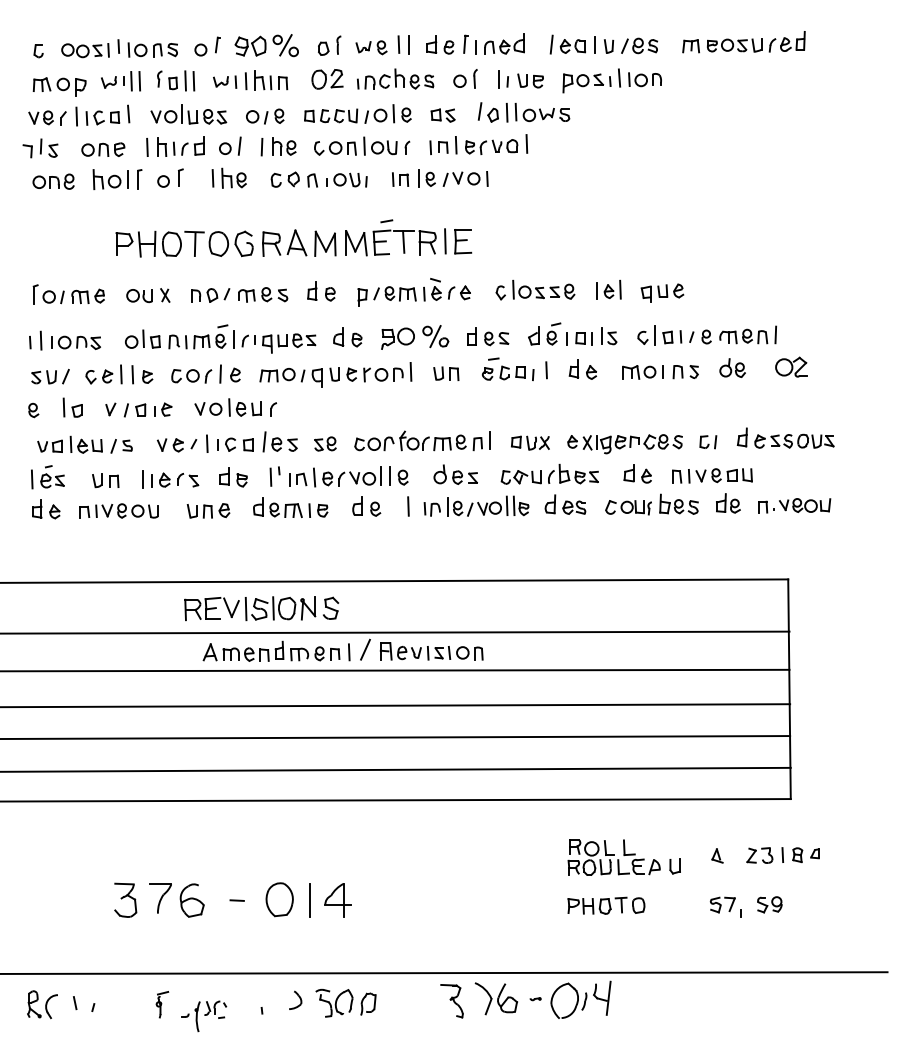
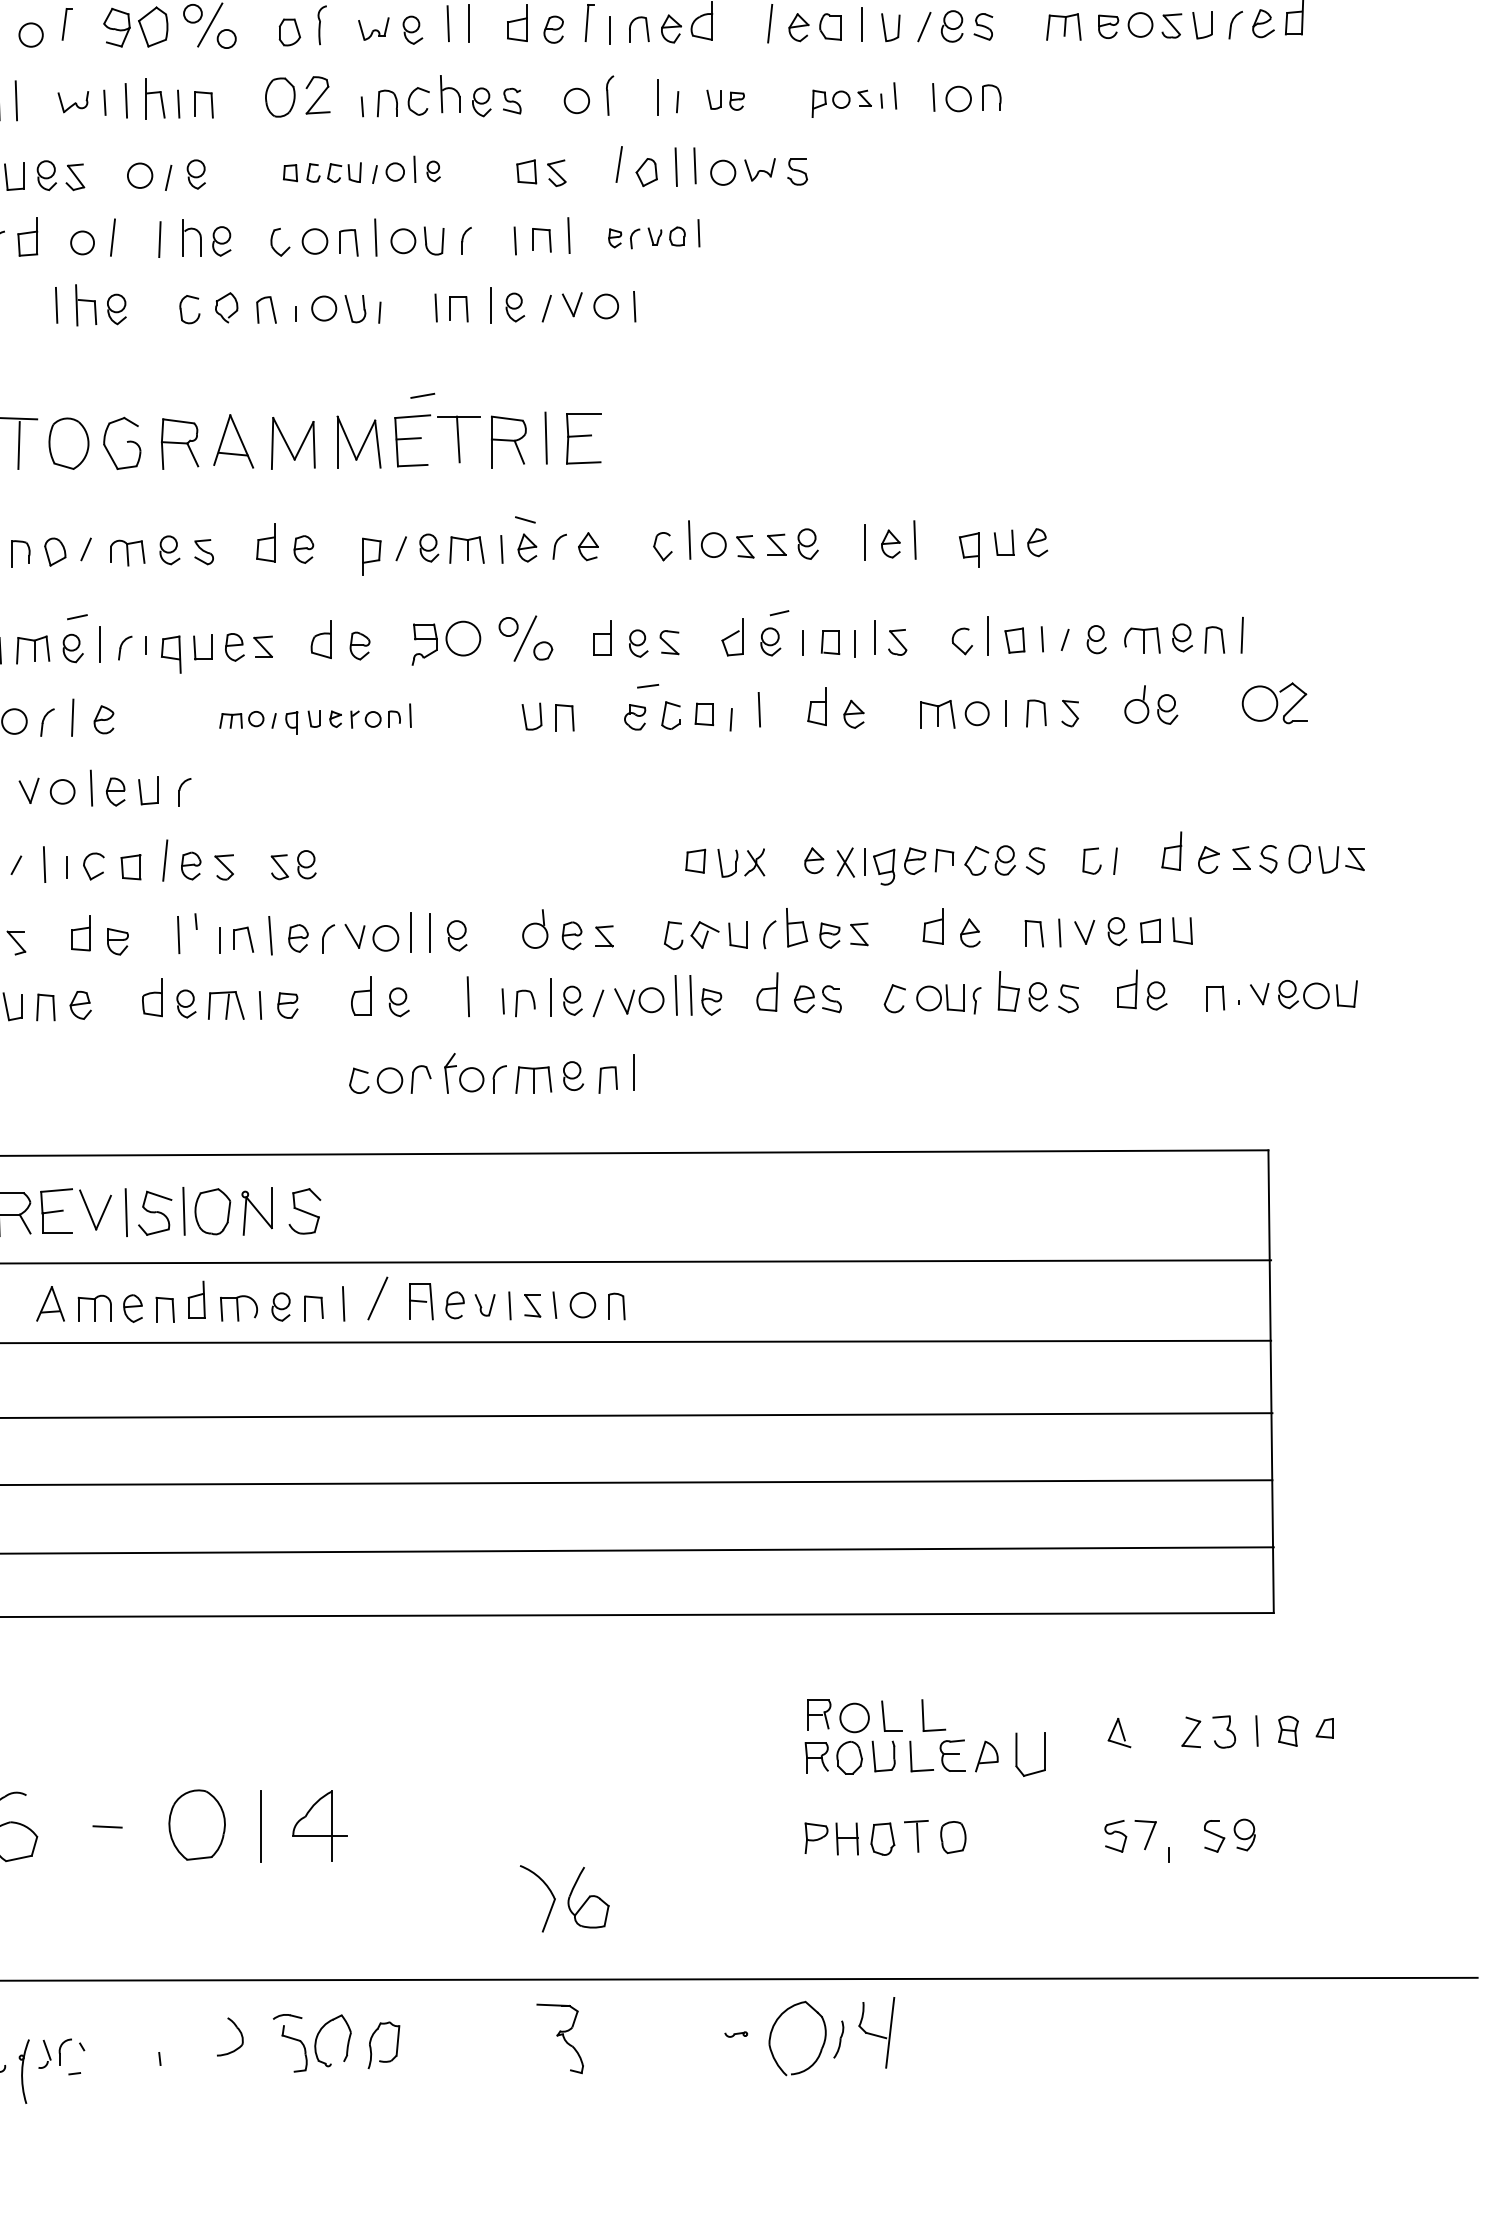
part: (530, 80) -> (725, 99), size x0.7
part: (591, 80) -> (853, 99), size x0.7
part: (357, 113) -> (360, 168), size x0.7
part: (496, 144) -> (653, 234), size x0.7
part: (335, 374) -> (314, 718), size x0.6
part: (422, 440) -> (491, 1072), moved
part: (674, 866) -> (1028, 1755), size x1.4
part: (495, 998) -> (563, 1898), moved

